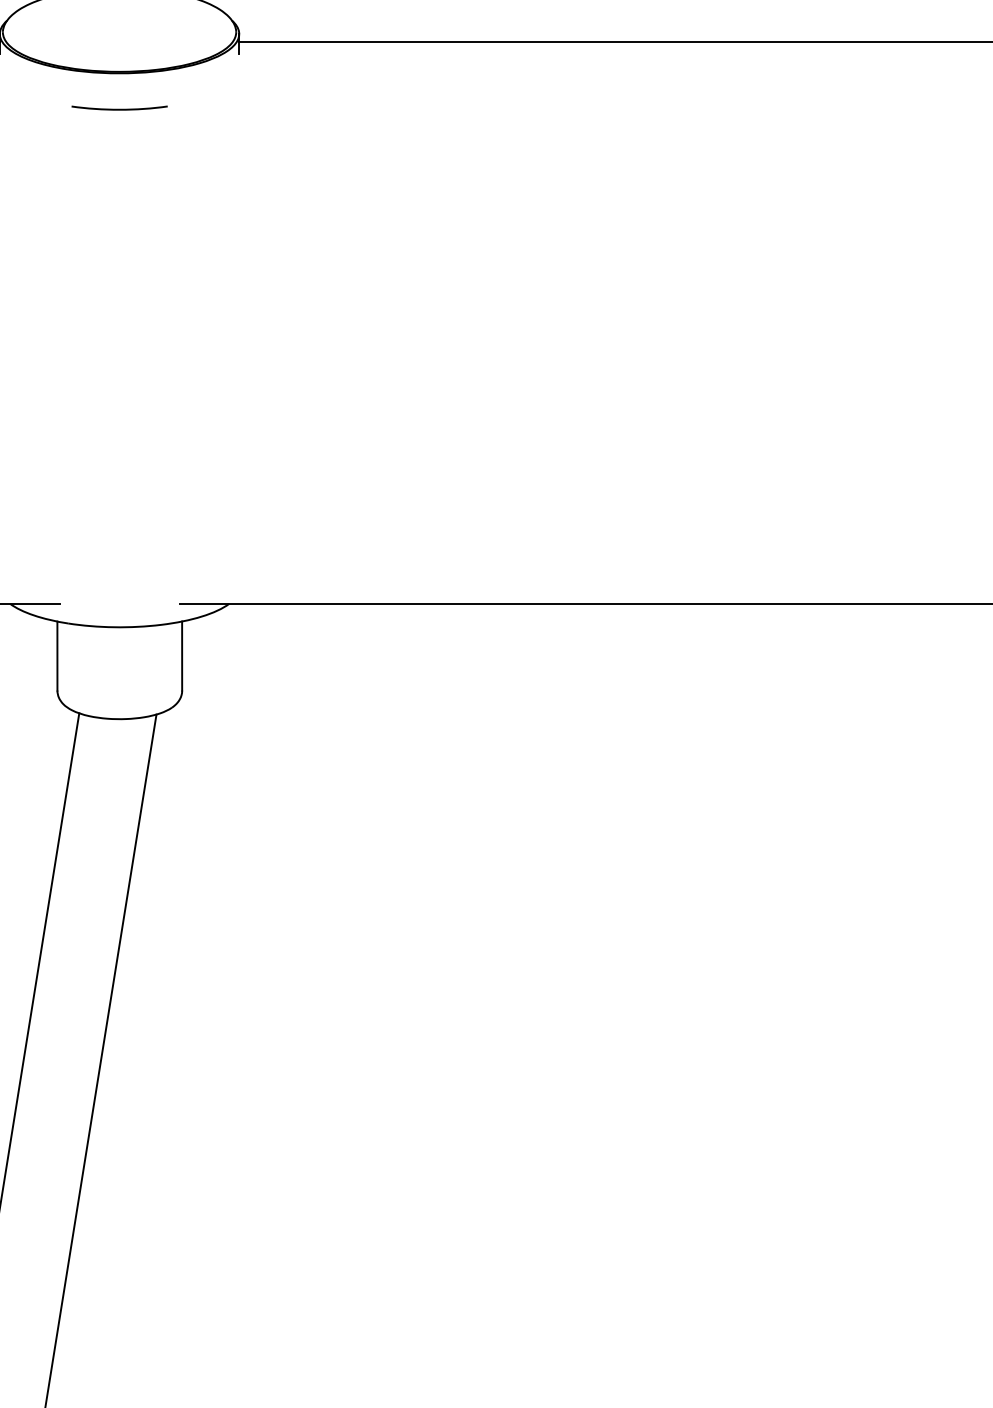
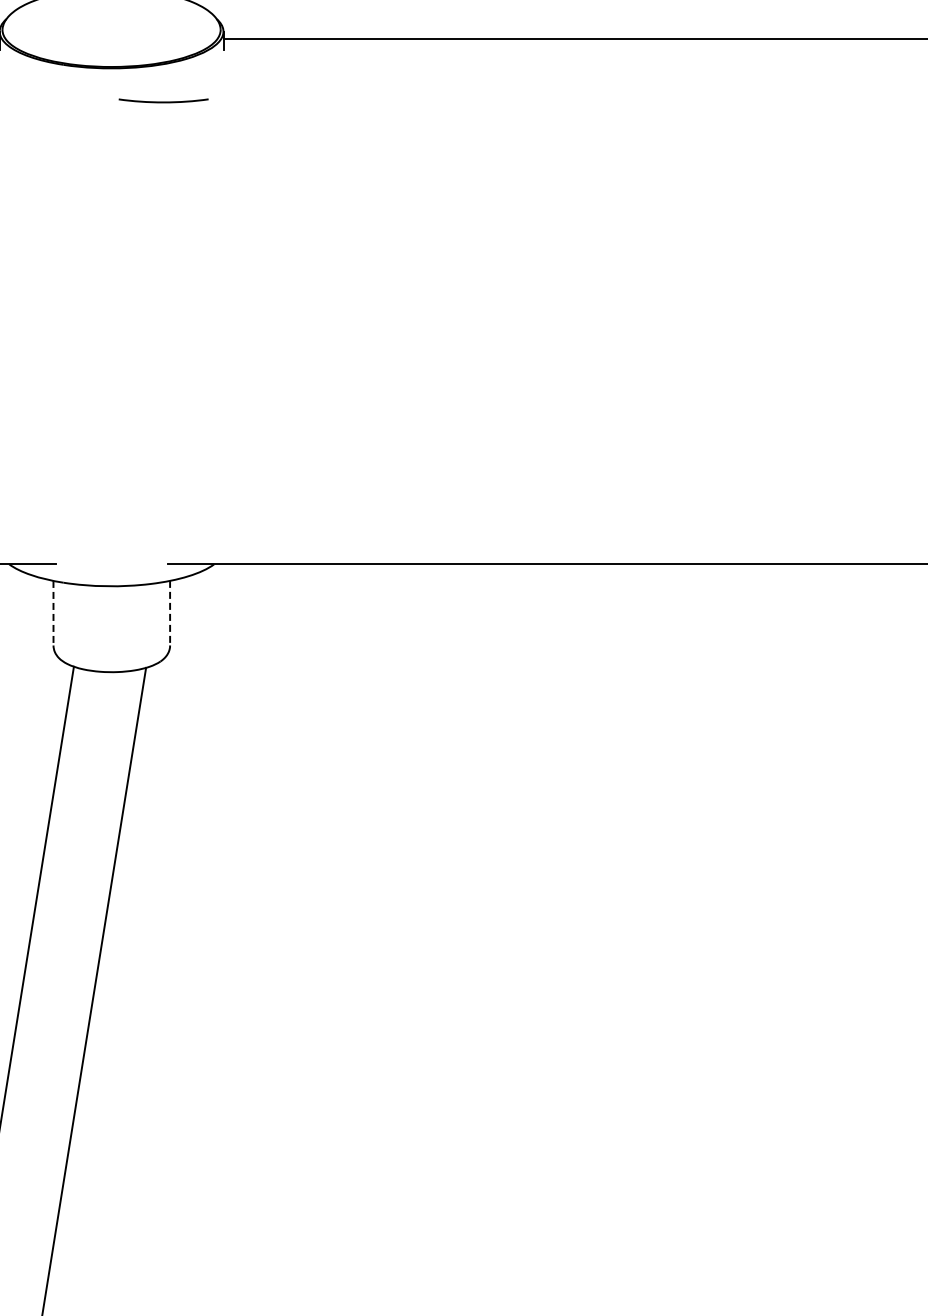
curve: (119, 108) -> (163, 101), moved
line: (57, 656) -> (53, 613), solid -> dashed
line: (182, 656) -> (170, 613), solid -> dashed

